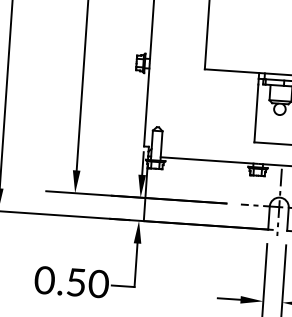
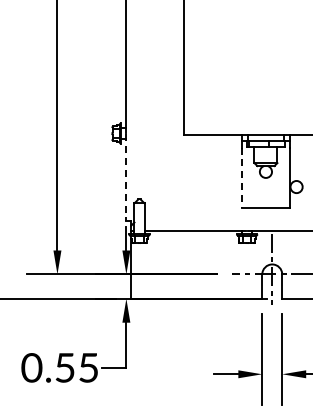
line: (147, 105) -> (126, 177), solid -> dashed
line: (256, 113) -> (241, 178), solid -> dashed
text: (98, 283) -> (88, 367), 0.50 -> 0.55

